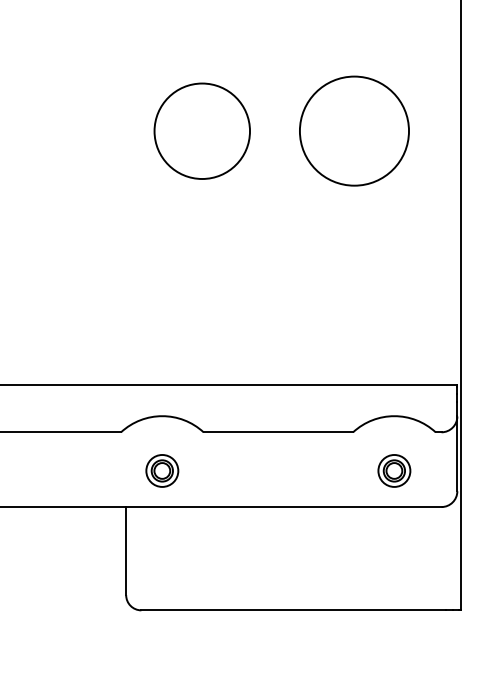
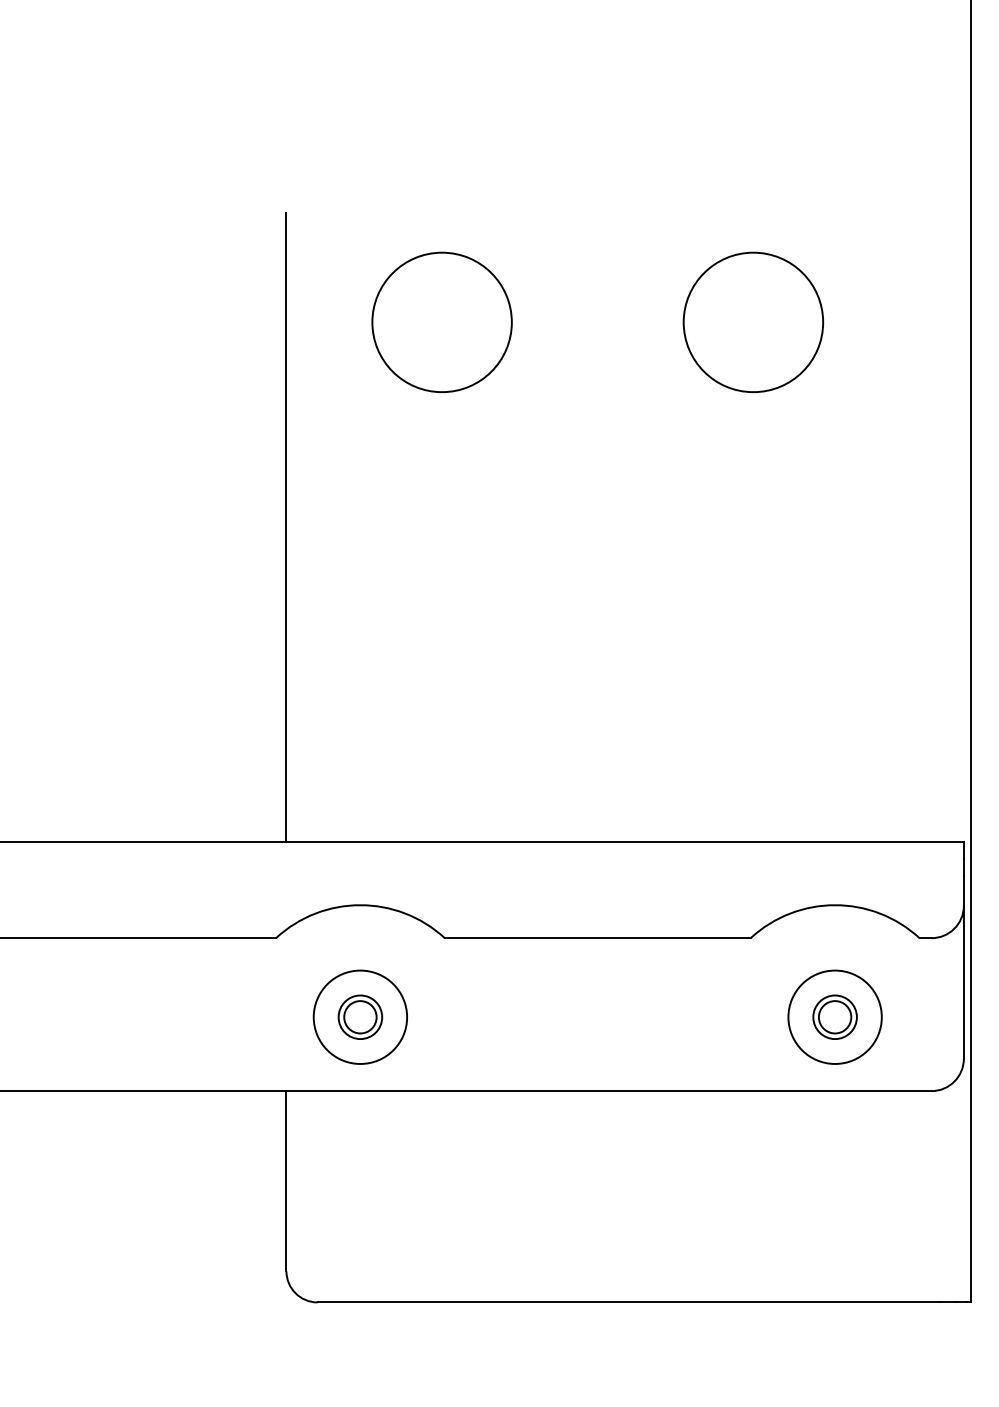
circle: (202, 131) -> (442, 322), size x0.71
circle: (354, 131) -> (753, 322), size x0.62
line: (126, 231) -> (287, 527), added
circle: (162, 470) -> (360, 1016), size x1.43
circle: (394, 470) -> (835, 1016), size x1.43

